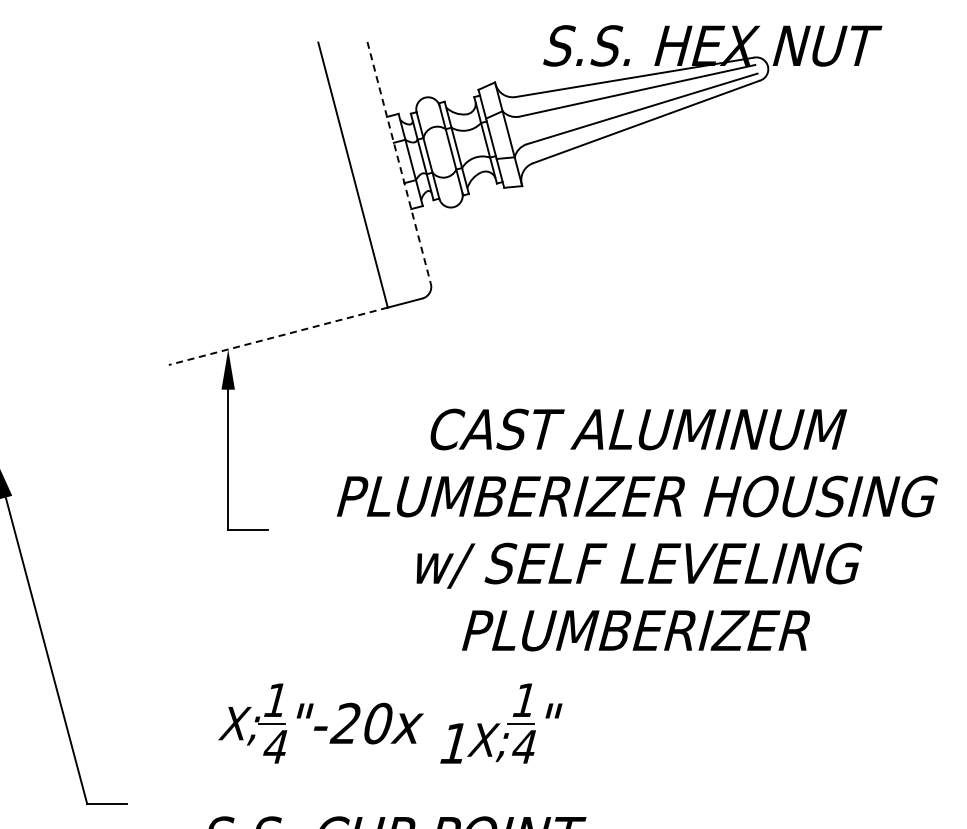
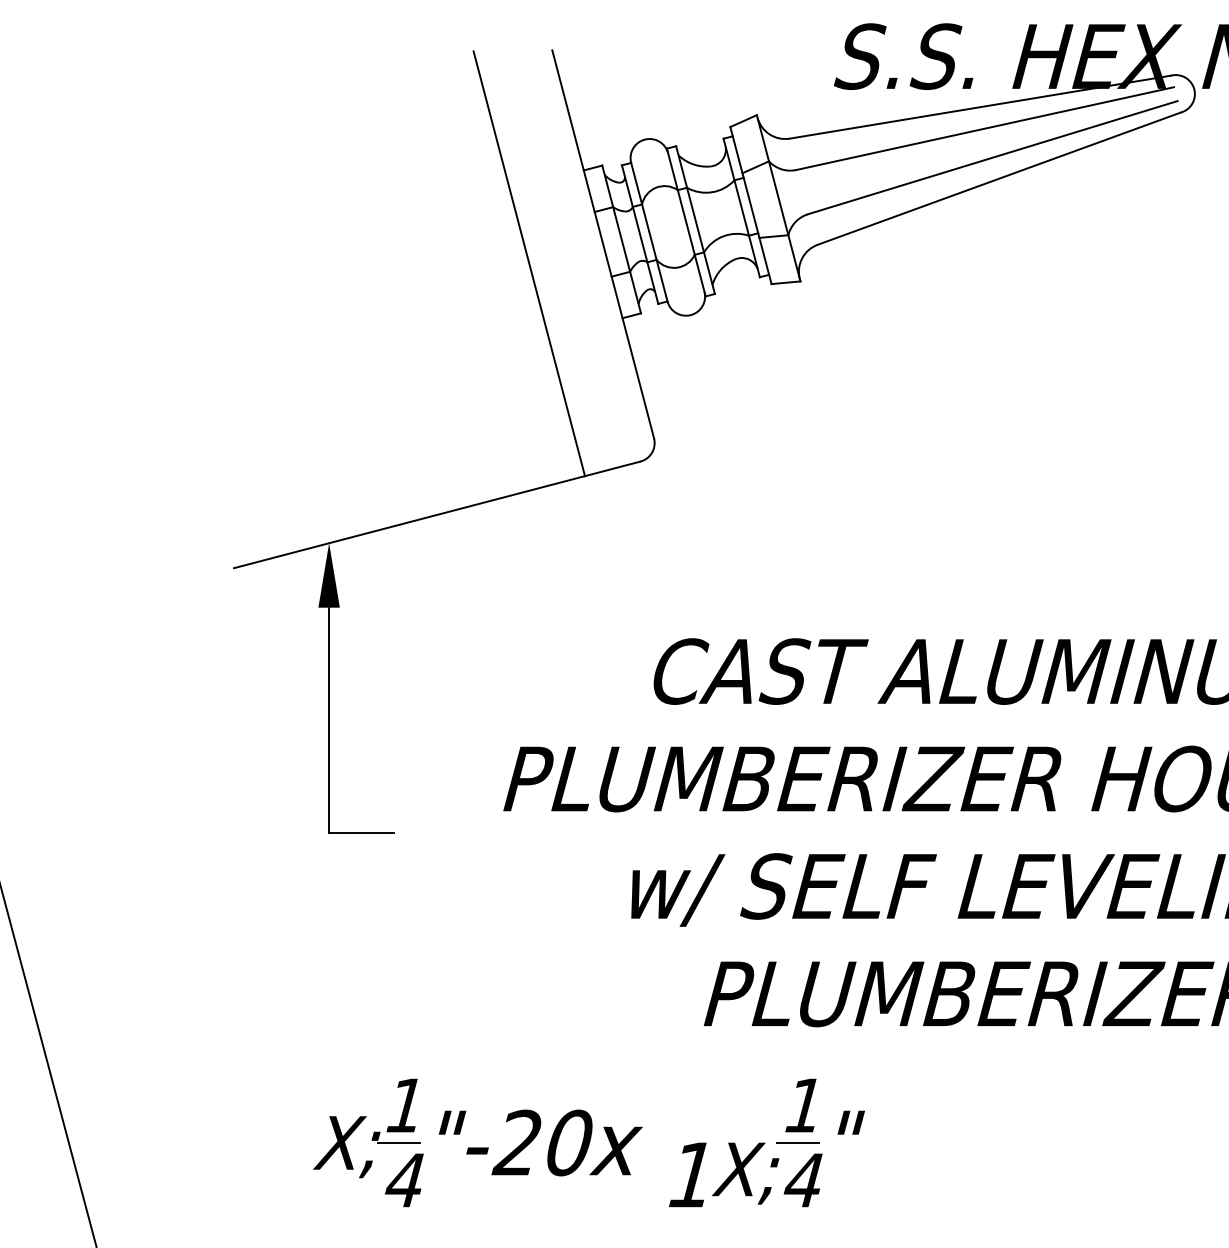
line: (399, 163) -> (603, 245), dashed -> solid
line: (277, 336) -> (408, 522), dashed -> solid

